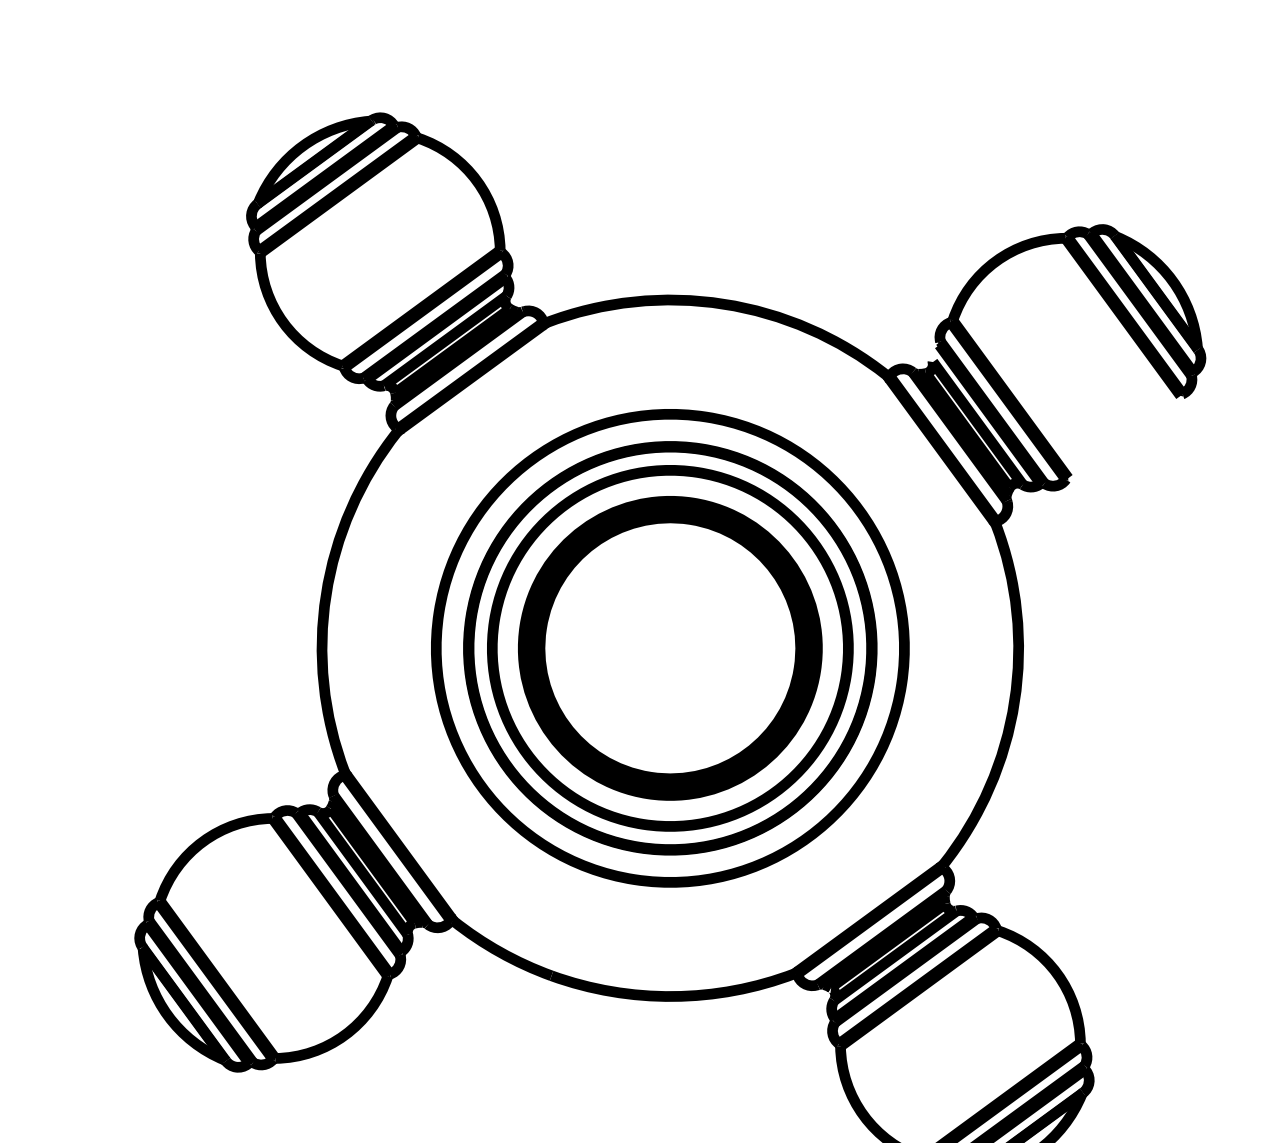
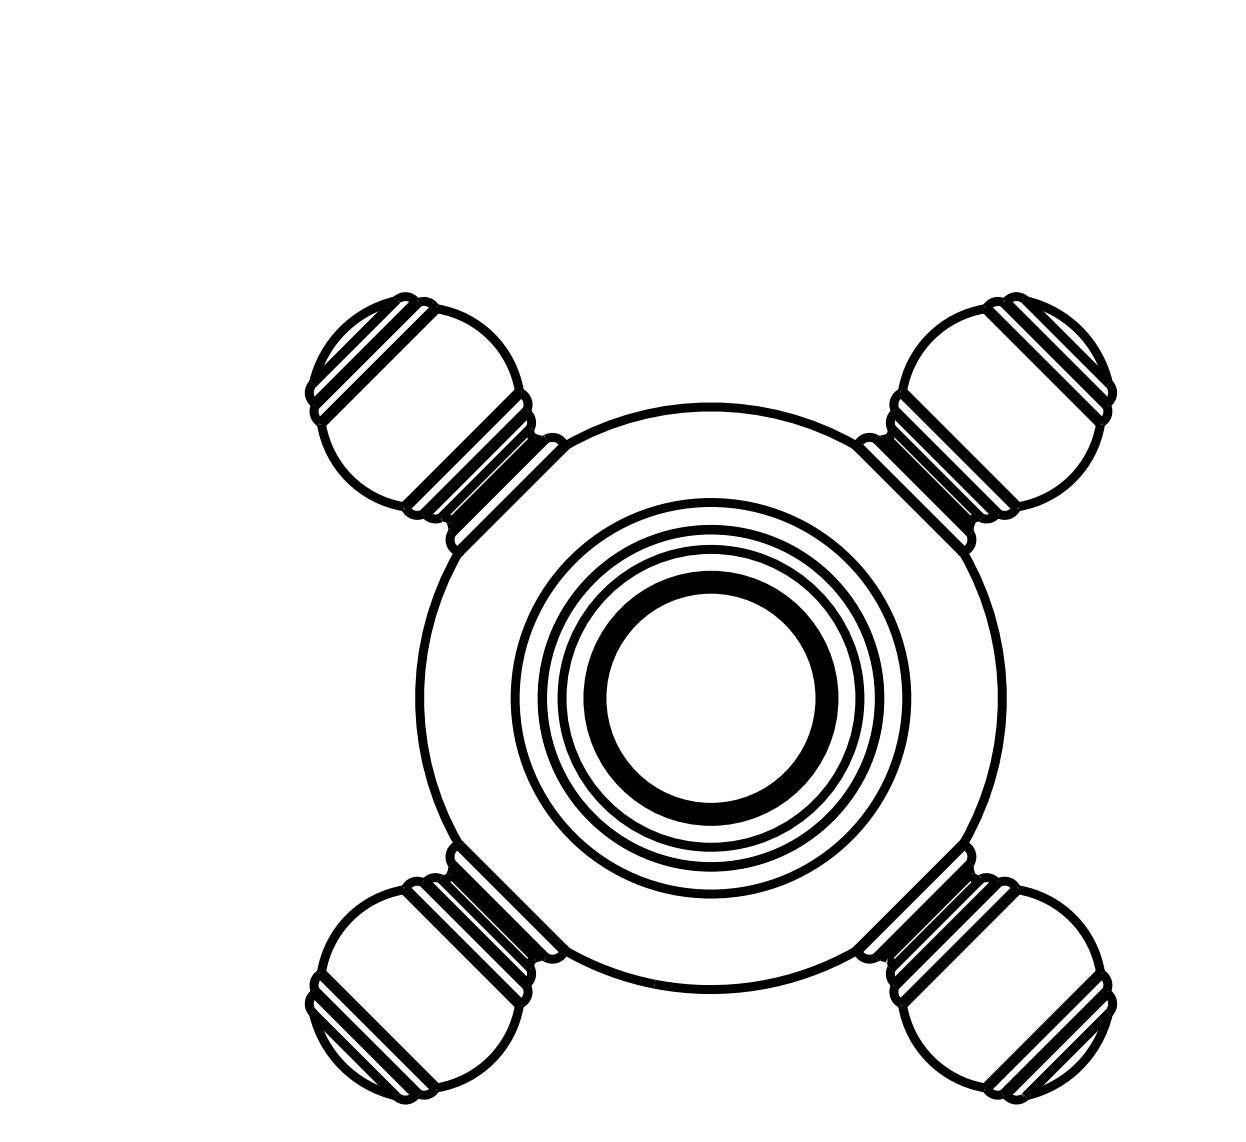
fill: (934, 351) -> (891, 419), added
fill: (1125, 439) -> (1060, 467), added

